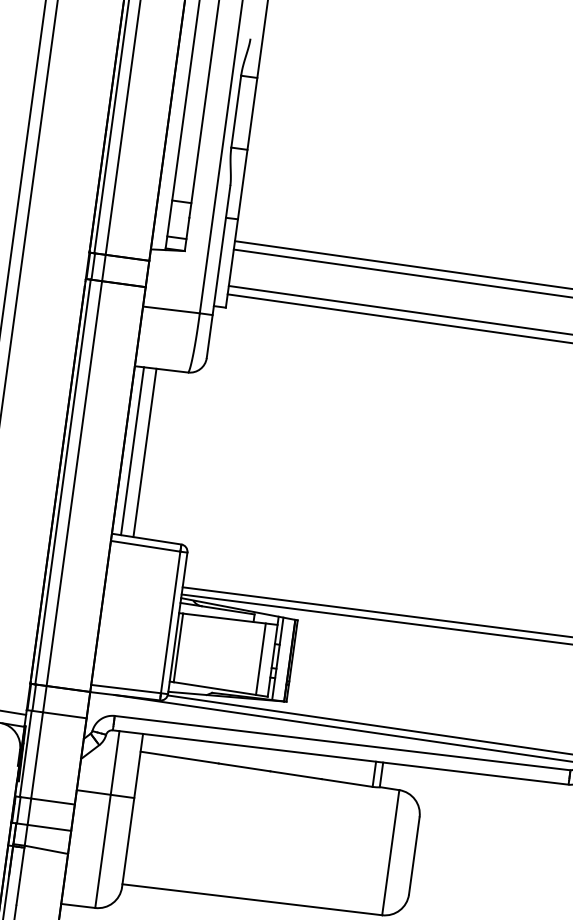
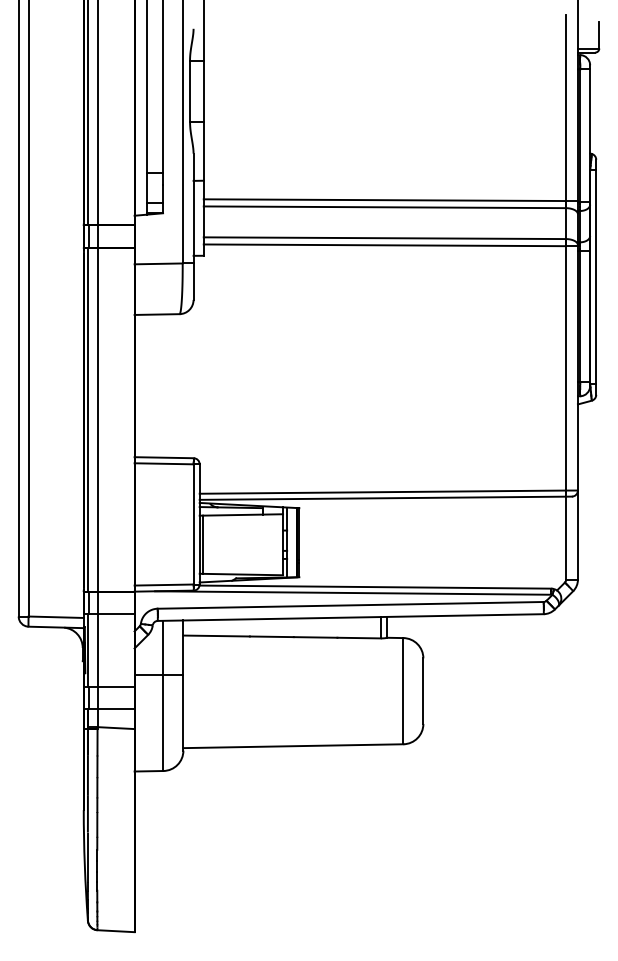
line: (132, 450) -> (142, 385), removed
line: (144, 452) -> (152, 385), removed
line: (261, 658) -> (273, 544), removed

